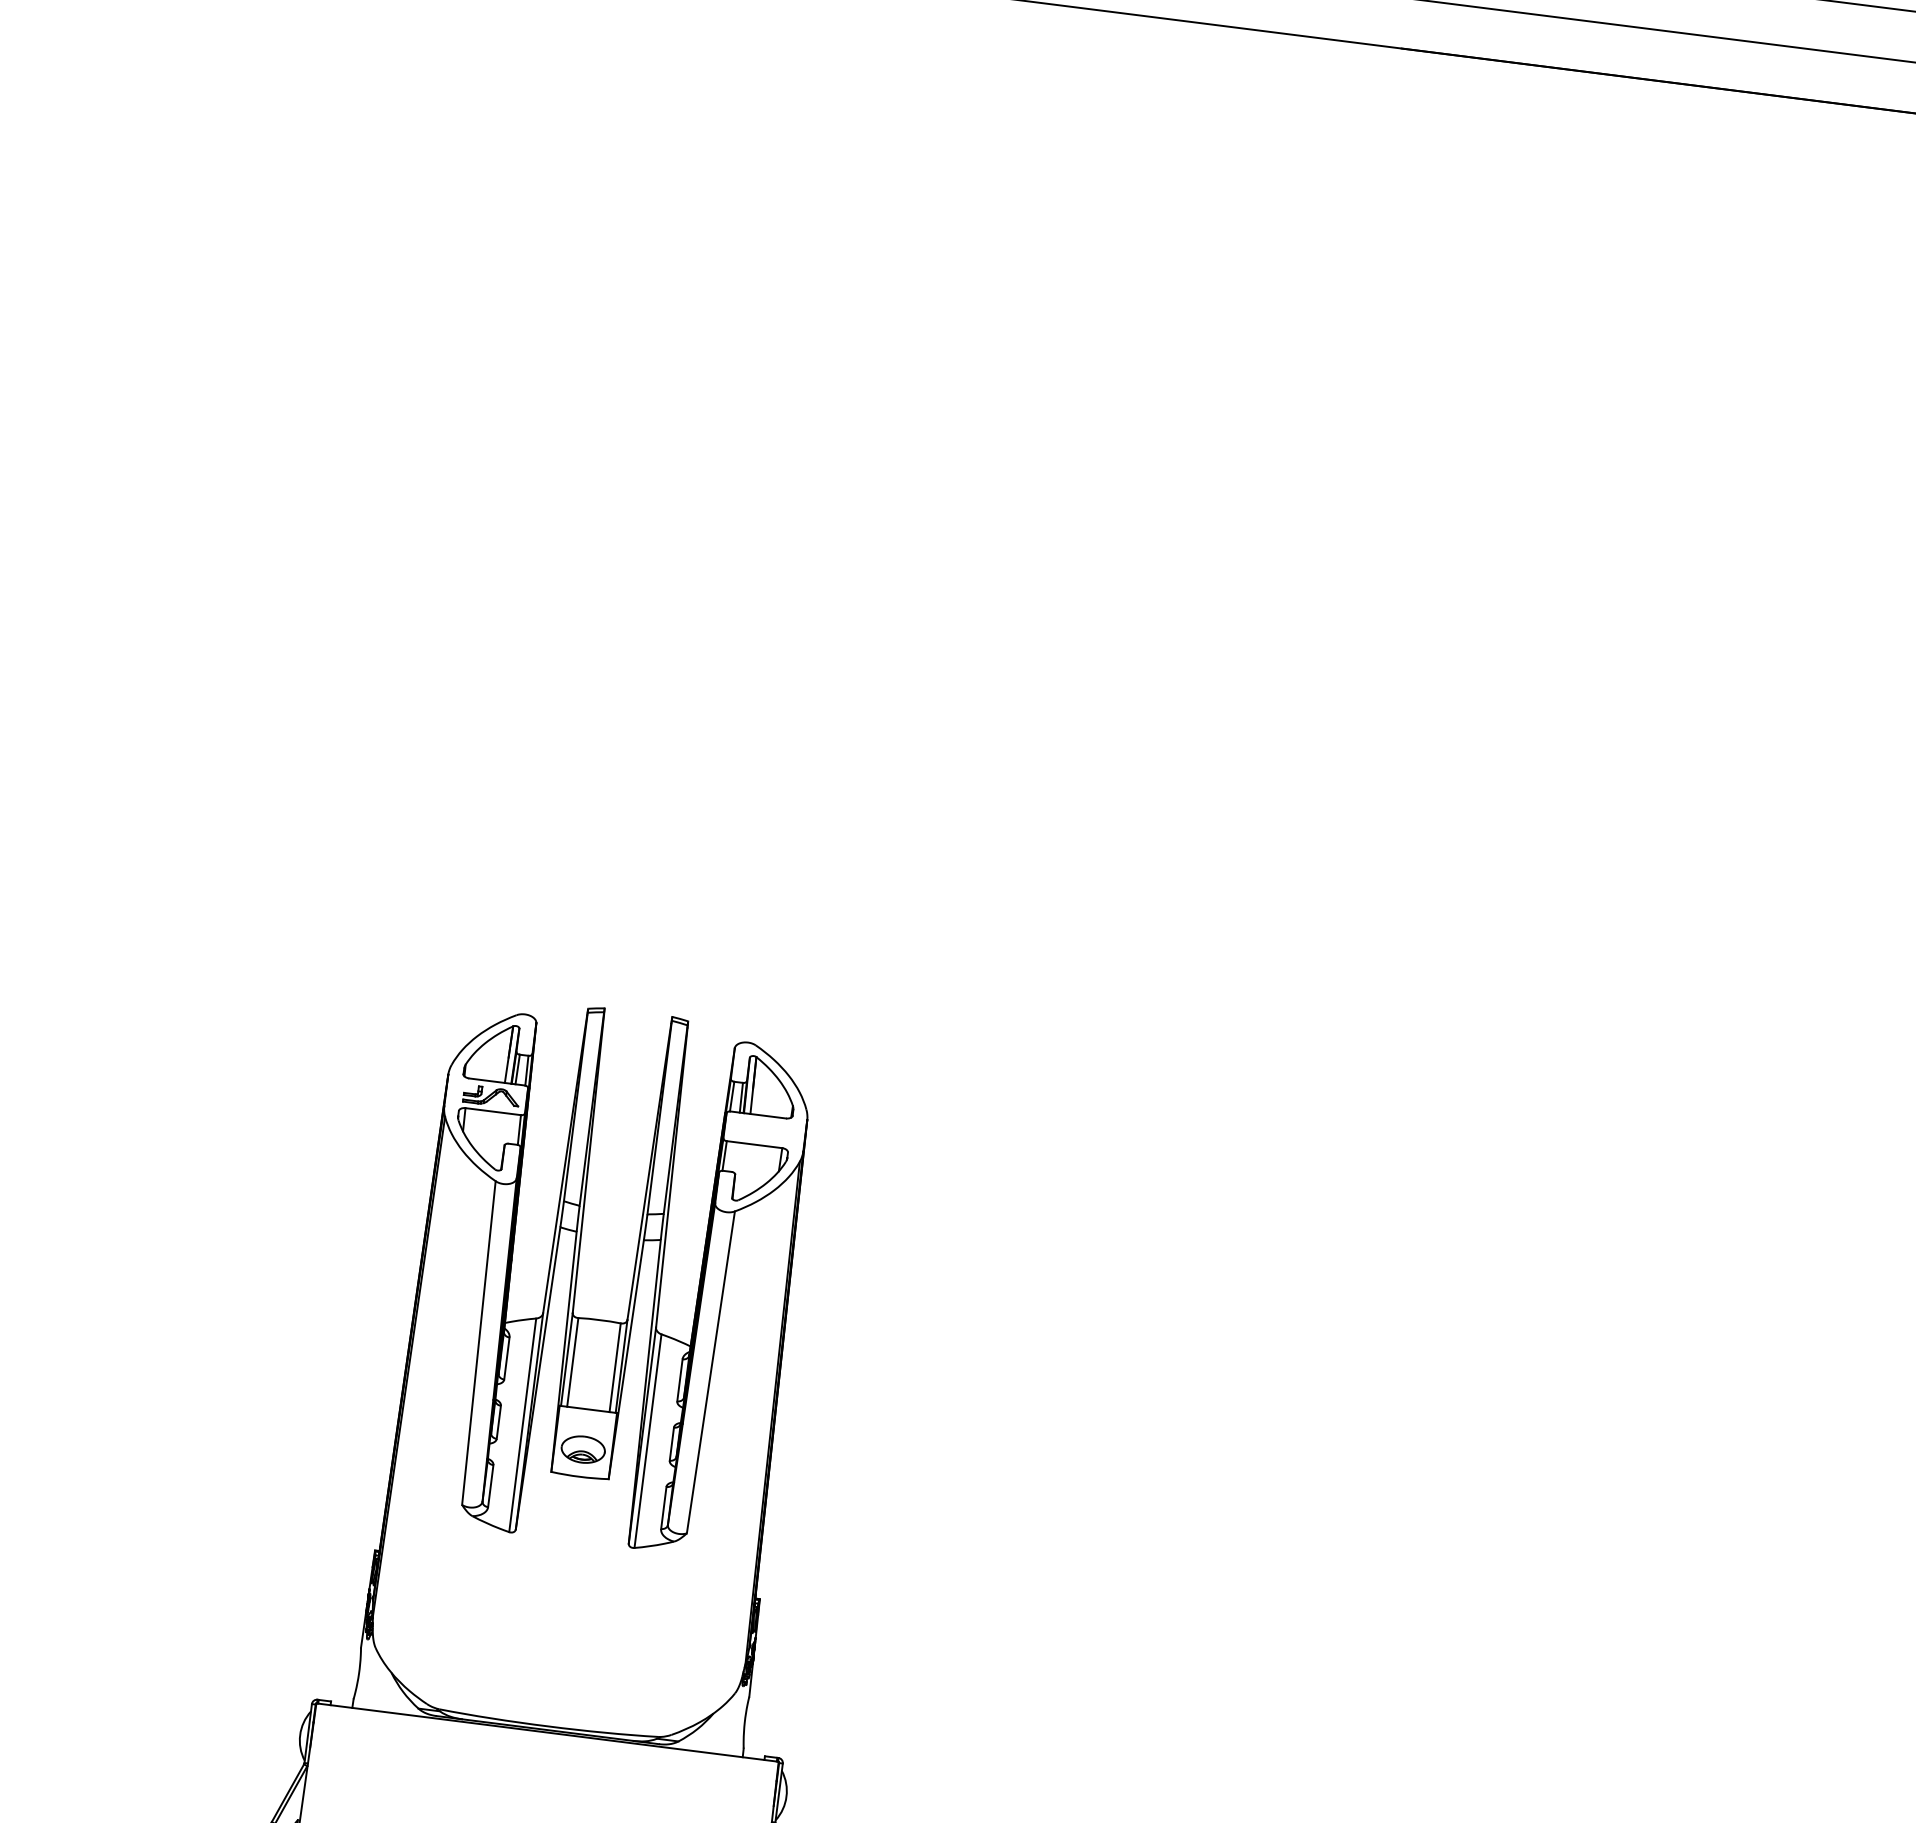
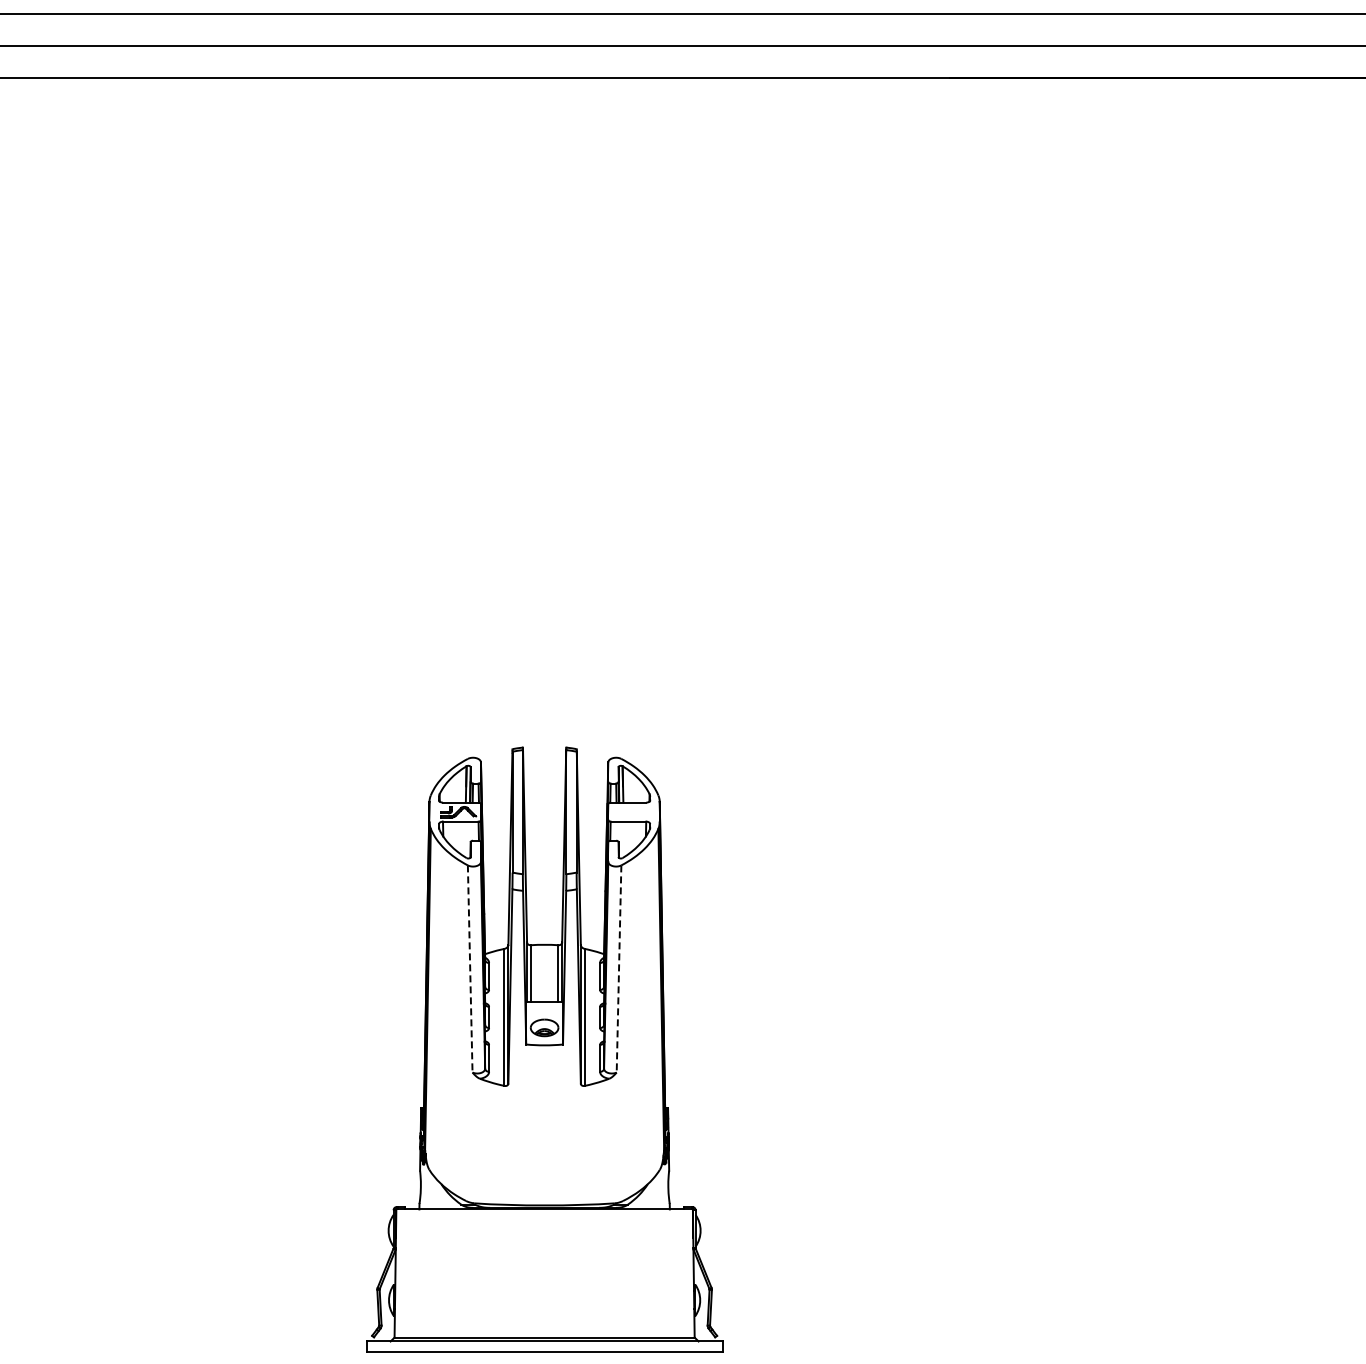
line: (479, 1342) -> (470, 968), solid -> dashed
line: (711, 1371) -> (619, 968), solid -> dashed

